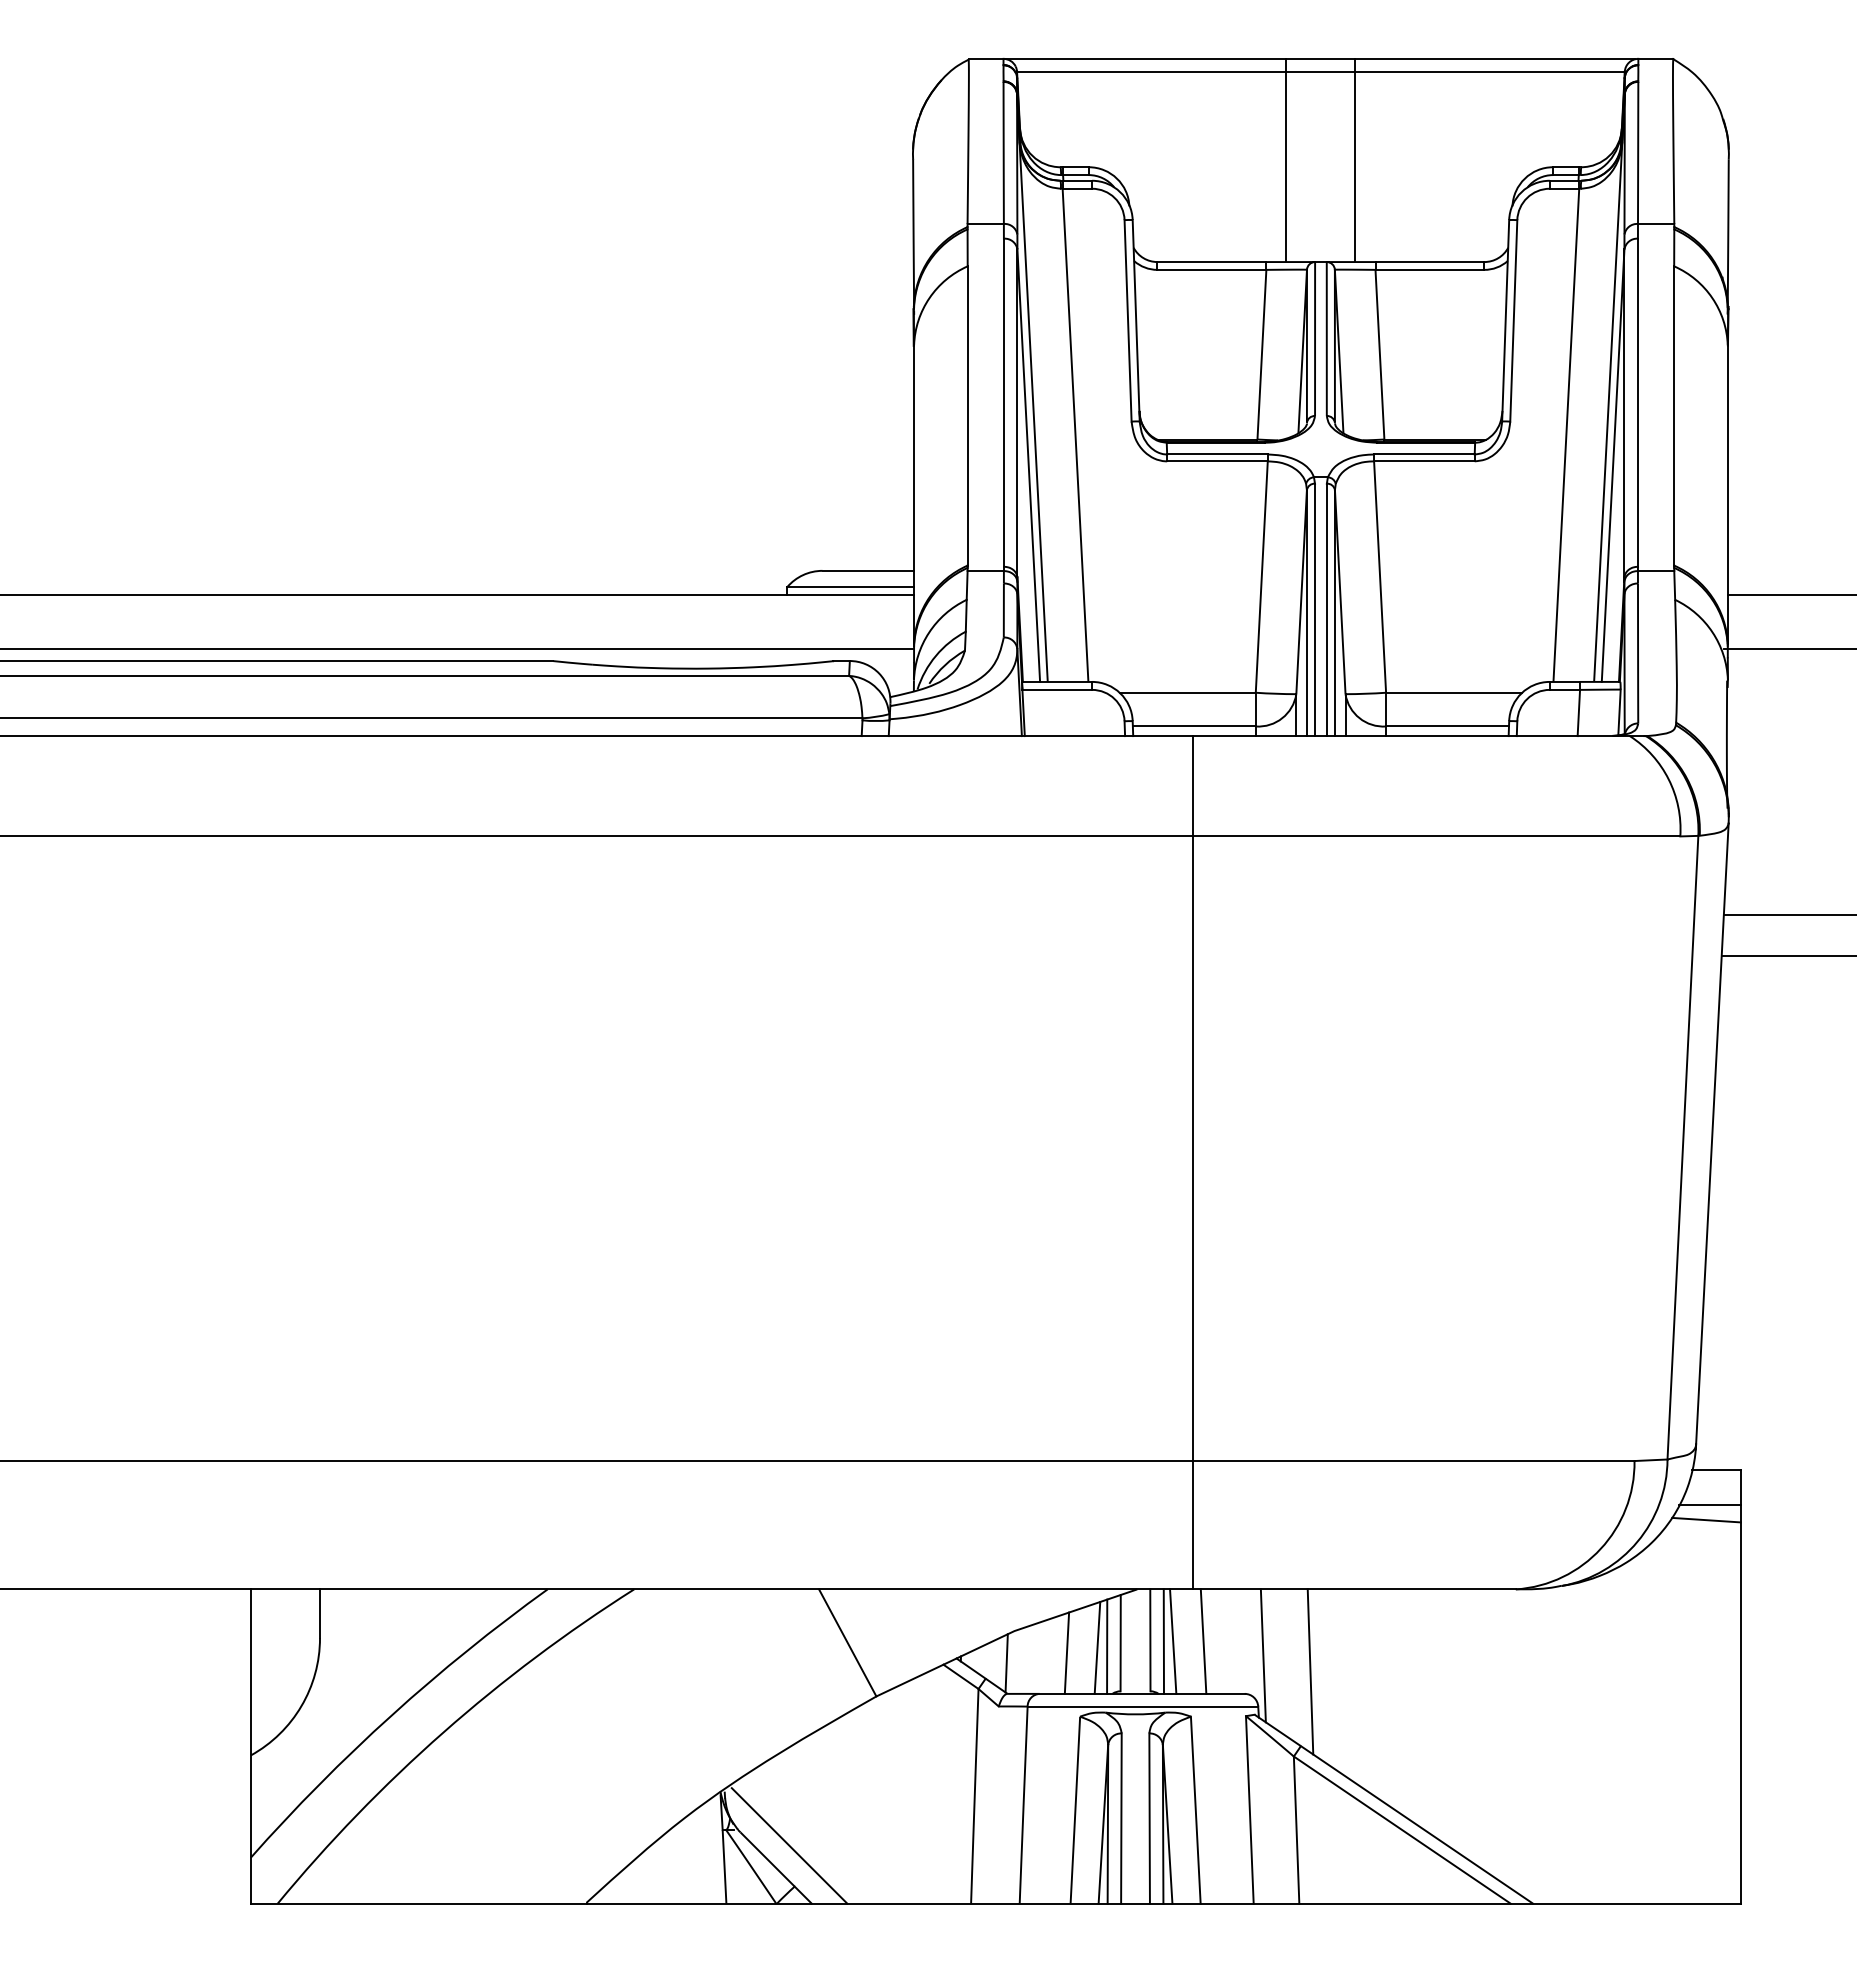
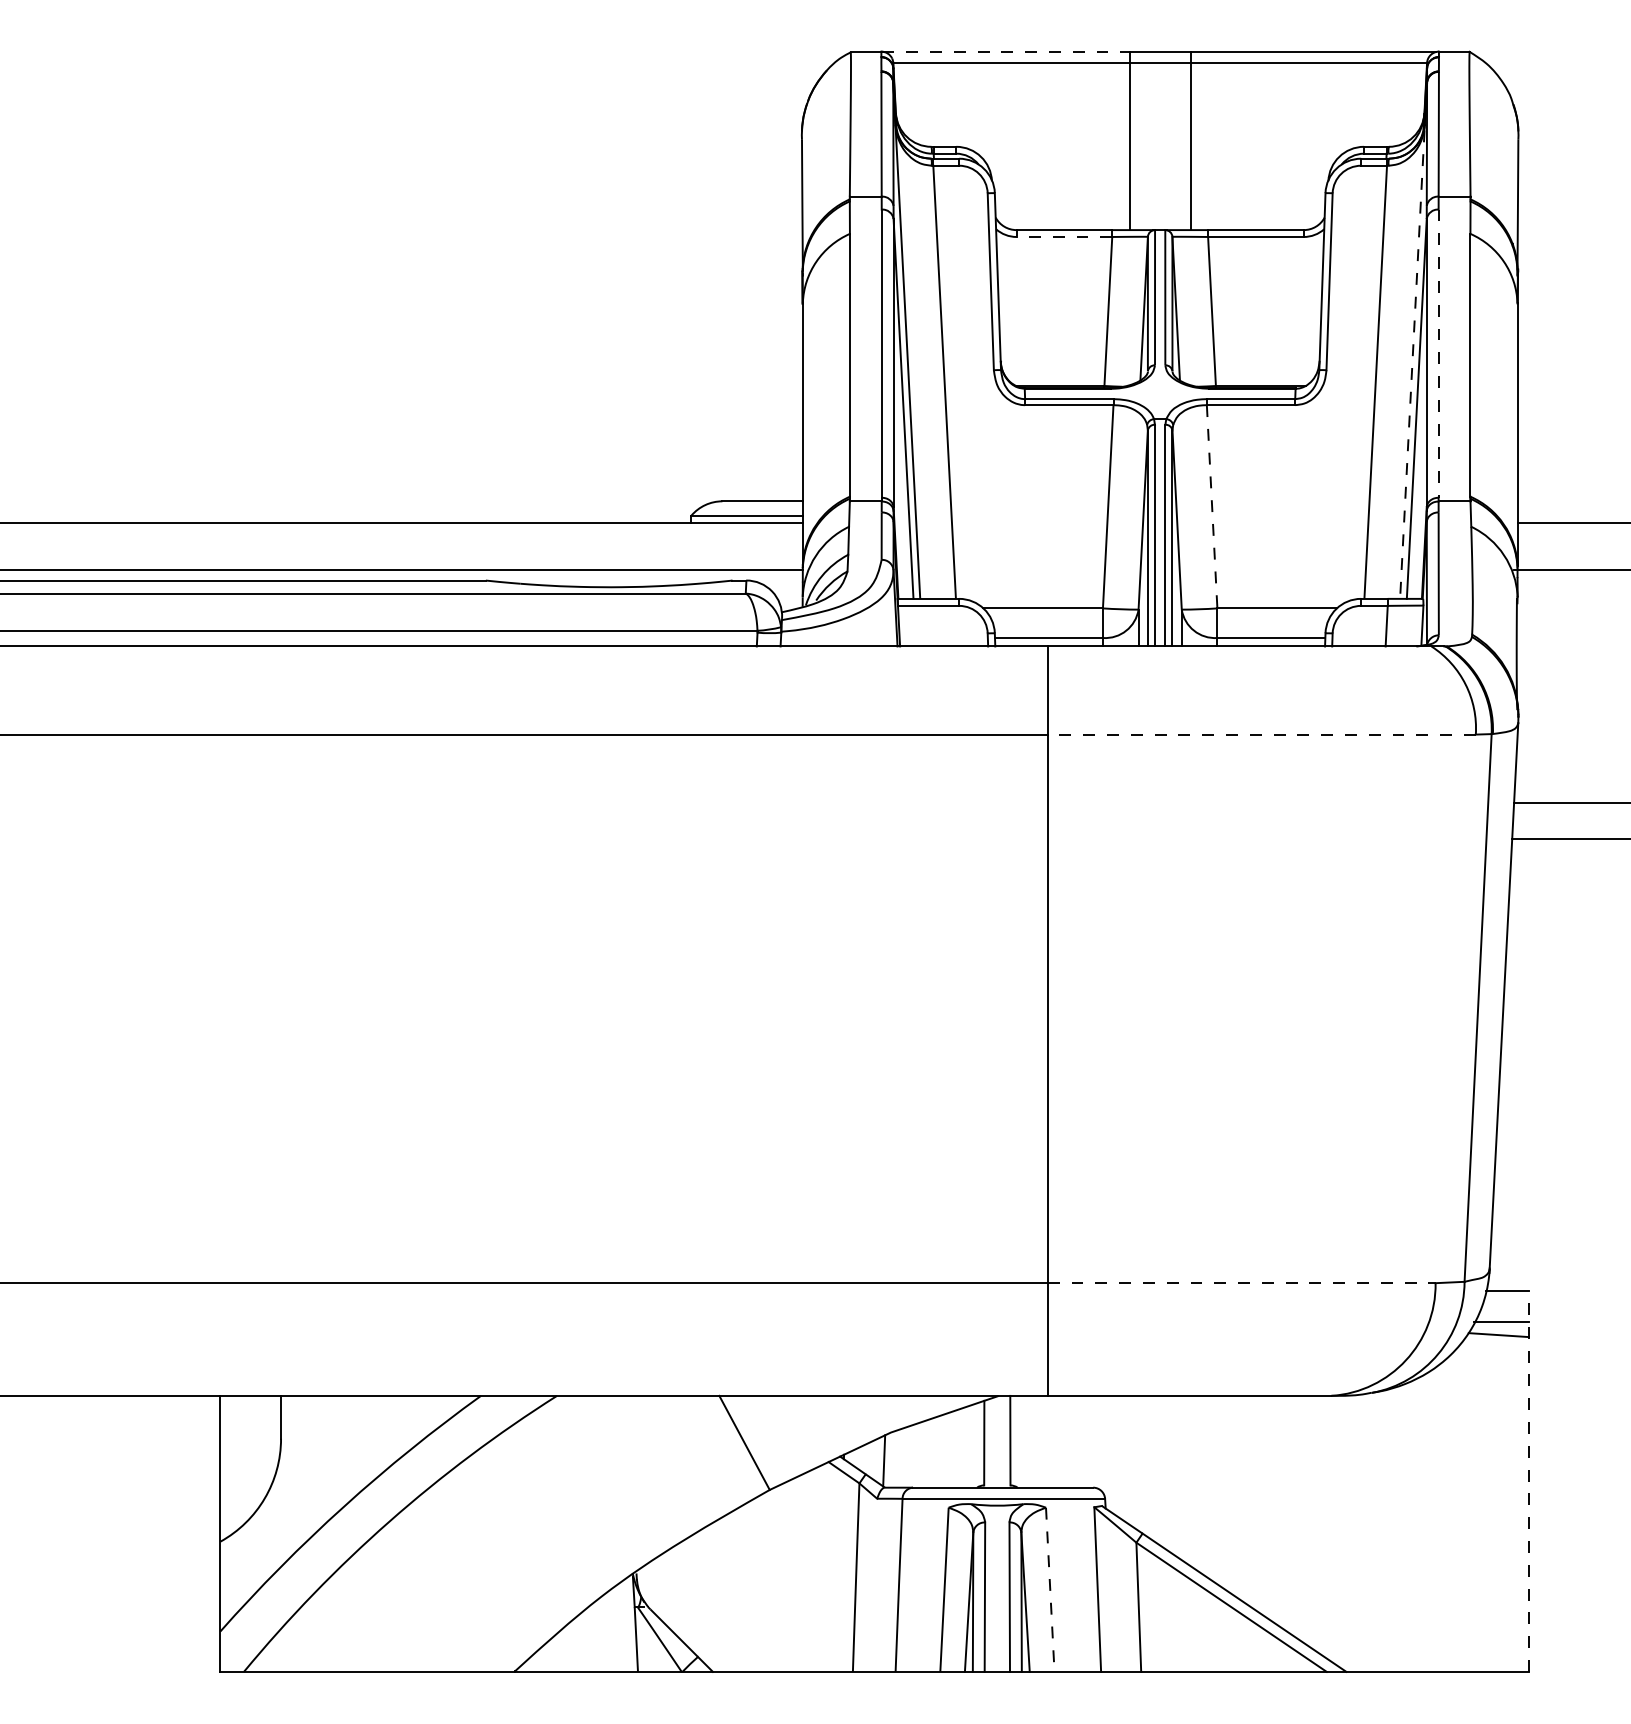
line: (1145, 58) -> (1006, 51), solid -> dashed
line: (1211, 269) -> (1064, 236), solid -> dashed
line: (1609, 388) -> (1413, 341), solid -> dashed
line: (1637, 403) -> (1438, 354), solid -> dashed
line: (1380, 576) -> (1212, 506), solid -> dashed
line: (1436, 836) -> (1261, 734), solid -> dashed
line: (1413, 1461) -> (1241, 1283), solid -> dashed
line: (1163, 1641) -> (1021, 1441), removed
line: (1173, 1641) -> (1030, 1441), removed
line: (1203, 1641) -> (1057, 1441), removed
line: (1107, 1646) -> (972, 1446), removed
line: (1097, 1647) -> (963, 1446), removed
line: (1066, 1652) -> (936, 1451), removed
line: (1262, 1655) -> (1108, 1453), removed
line: (1310, 1671) -> (1151, 1468), removed
line: (1740, 1686) -> (1528, 1481), solid -> dashed
line: (1195, 1810) -> (1050, 1590), solid -> dashed
line: (789, 1845) -> (693, 1620), removed

